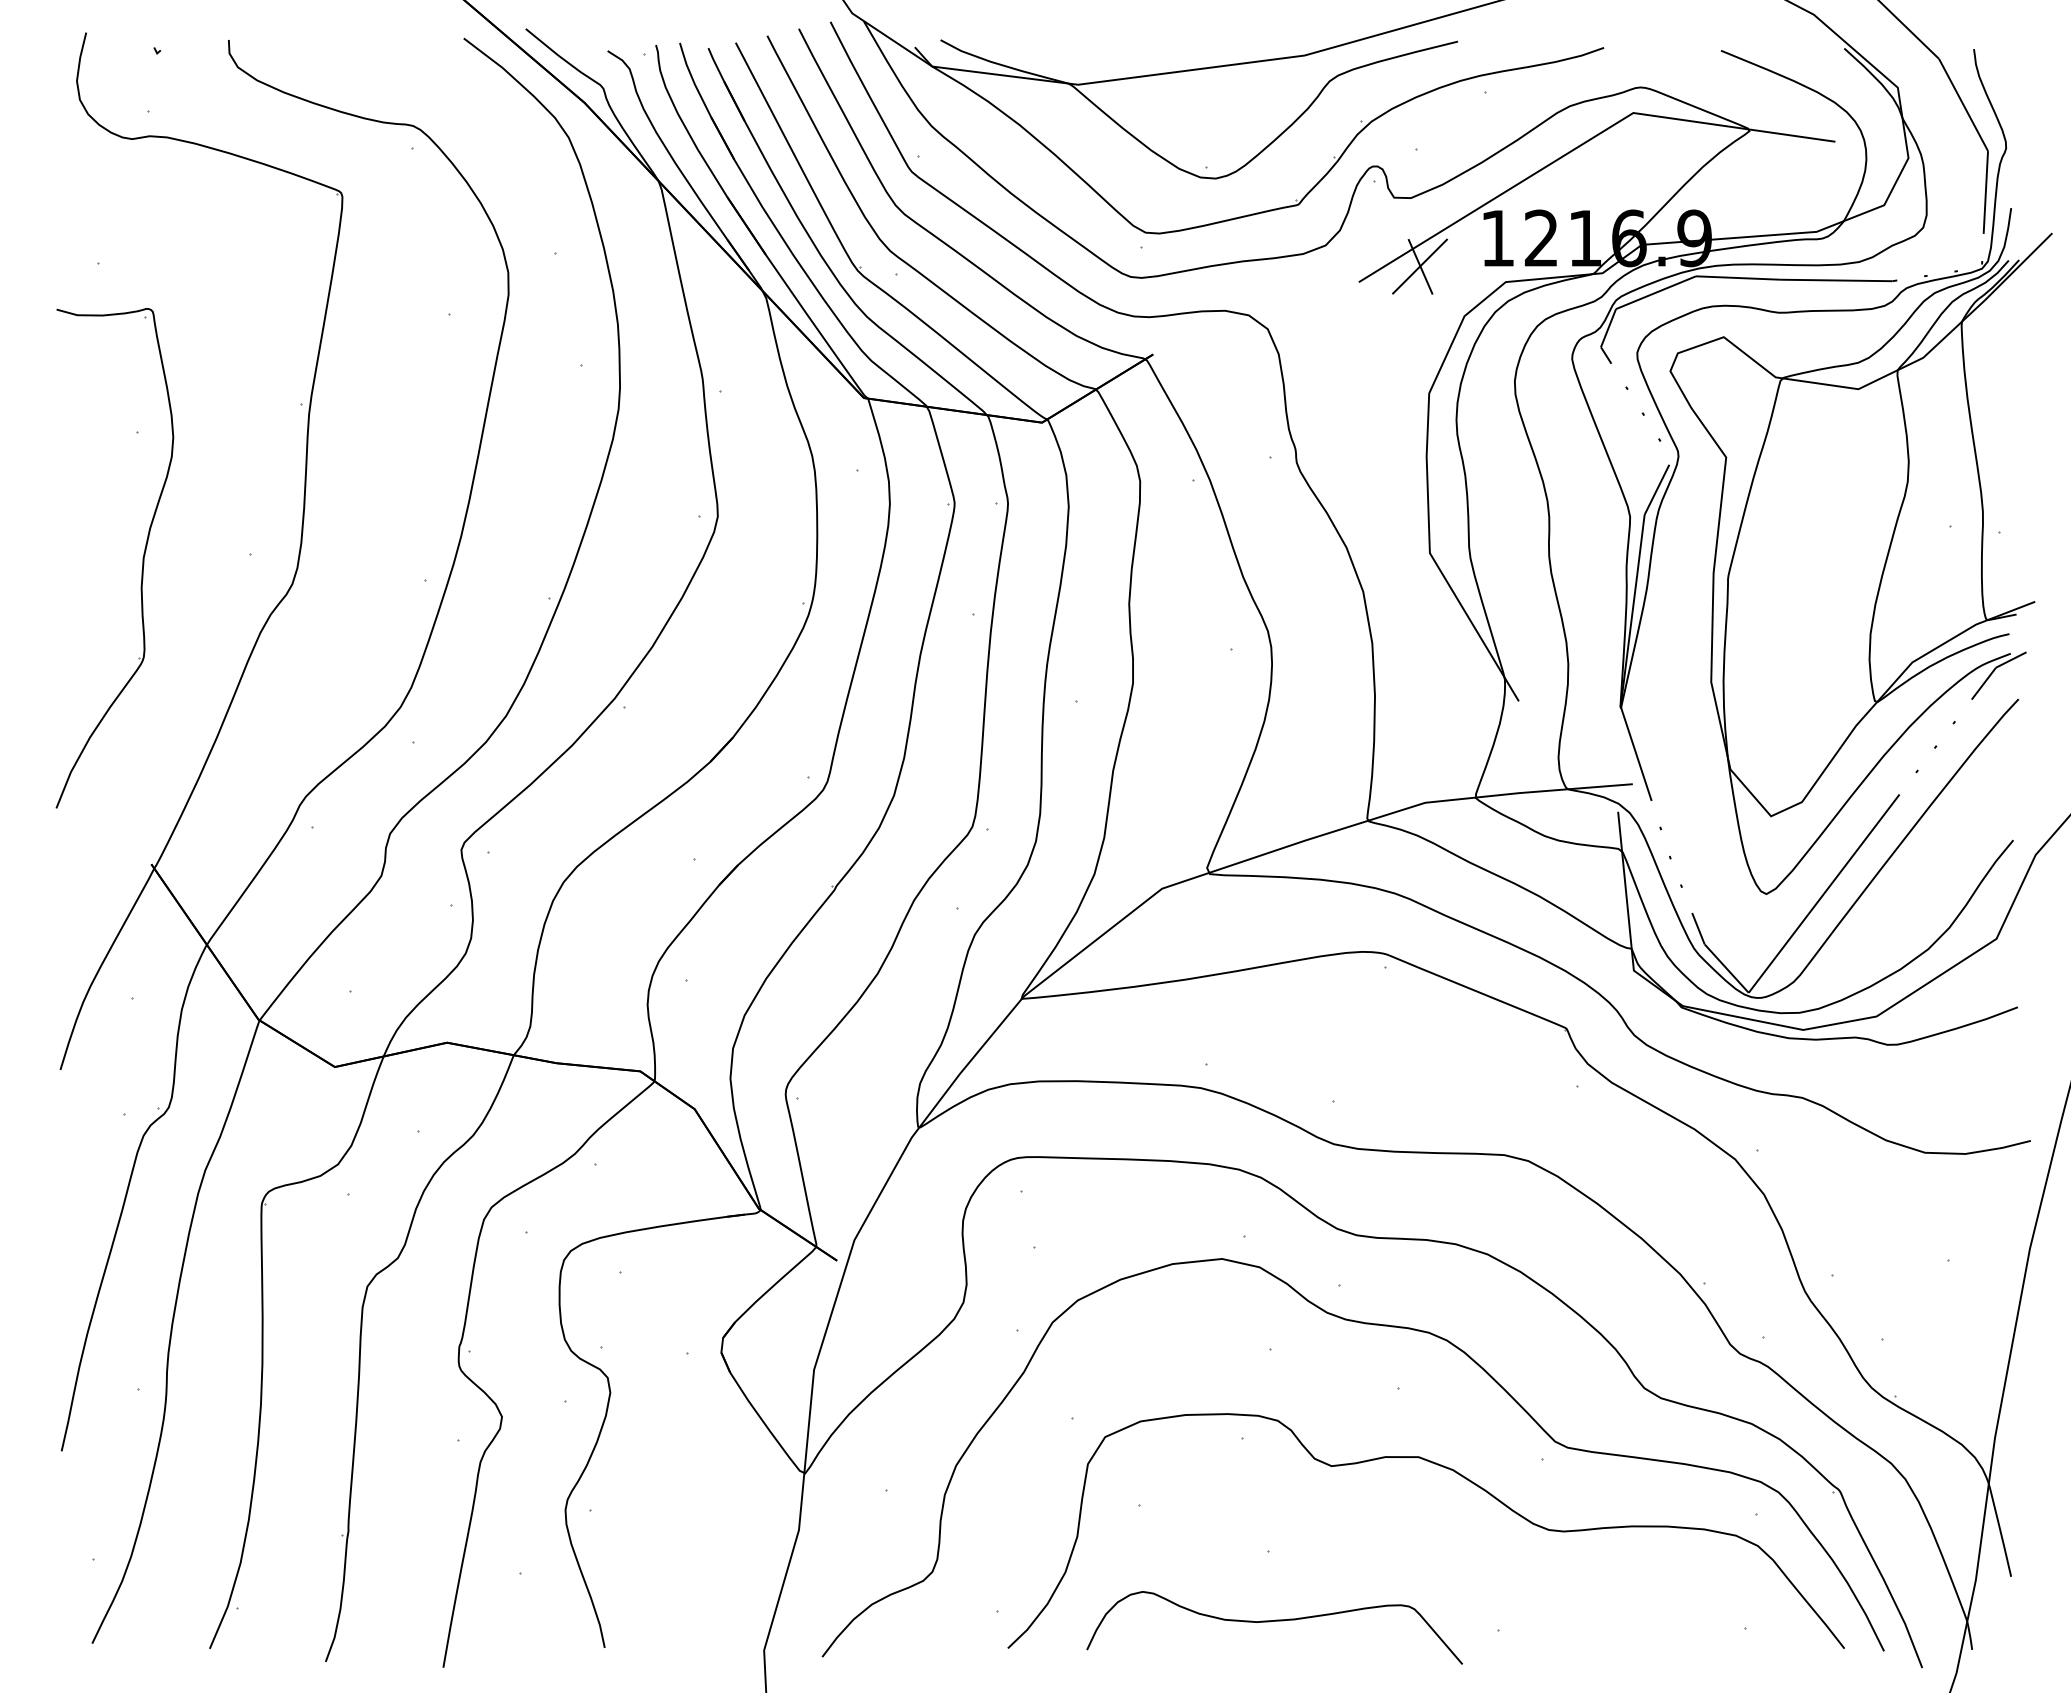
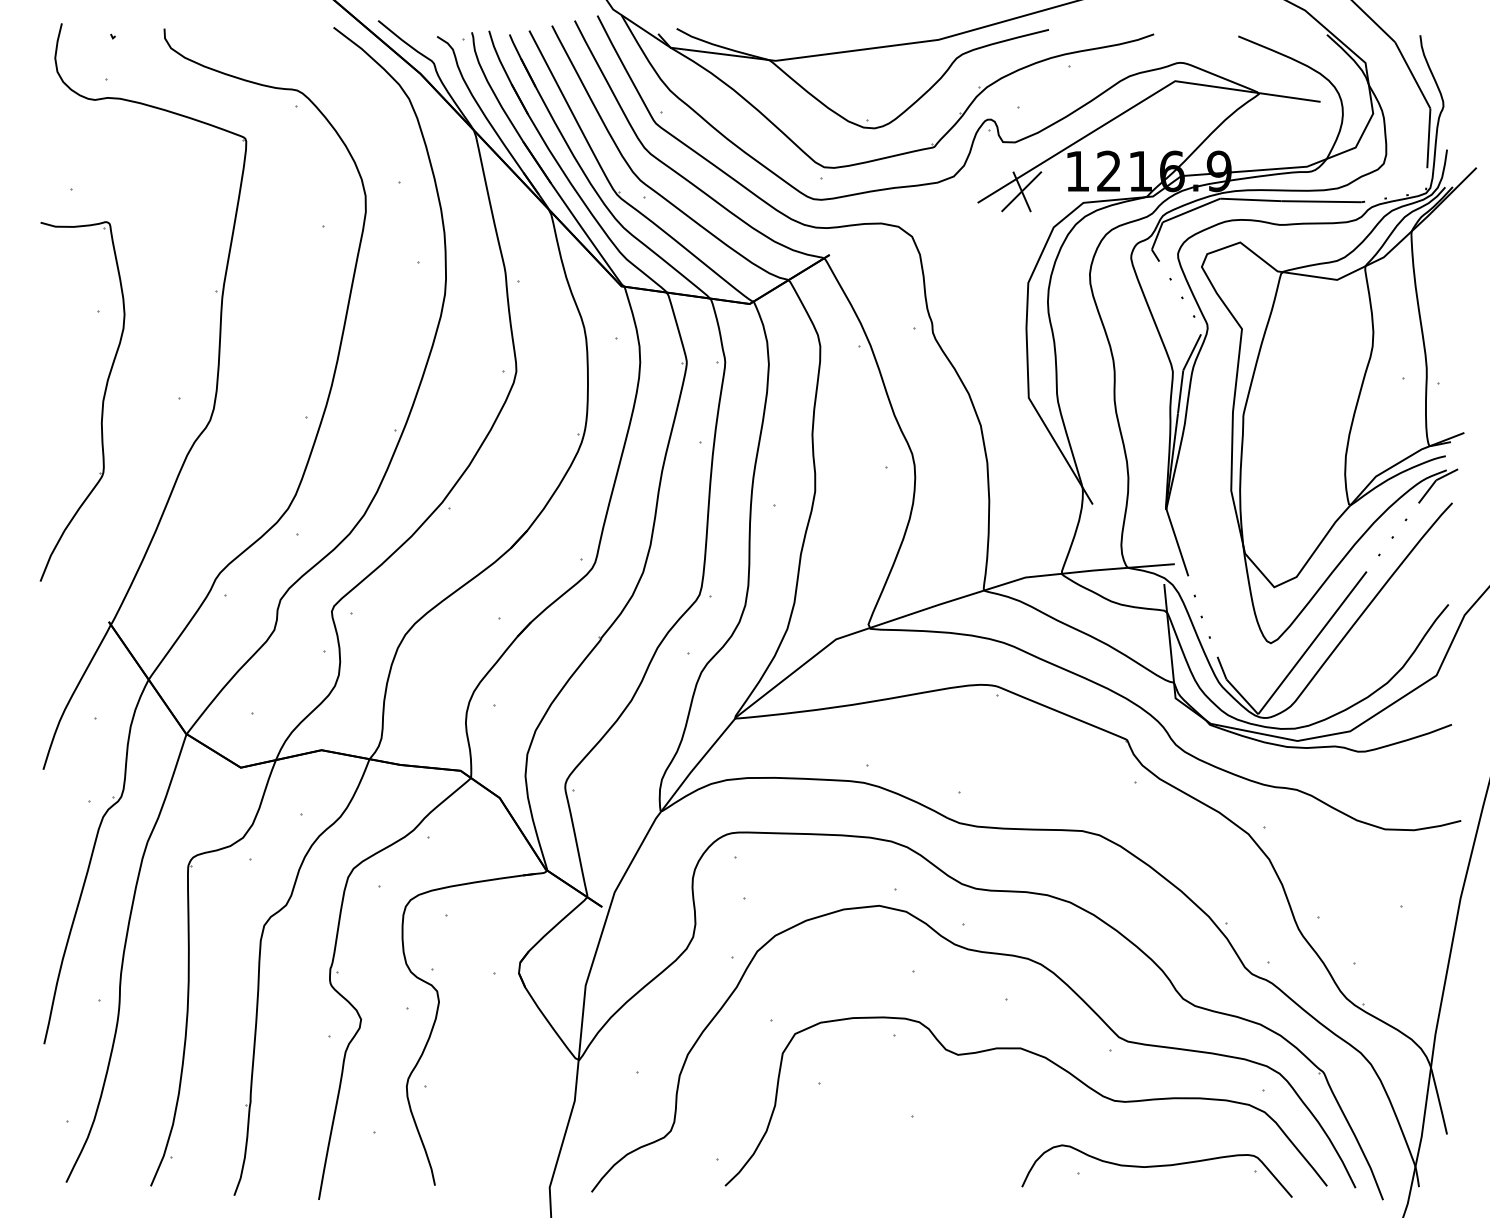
curve: (1273, 1622) -> (1156, 1167), moved

